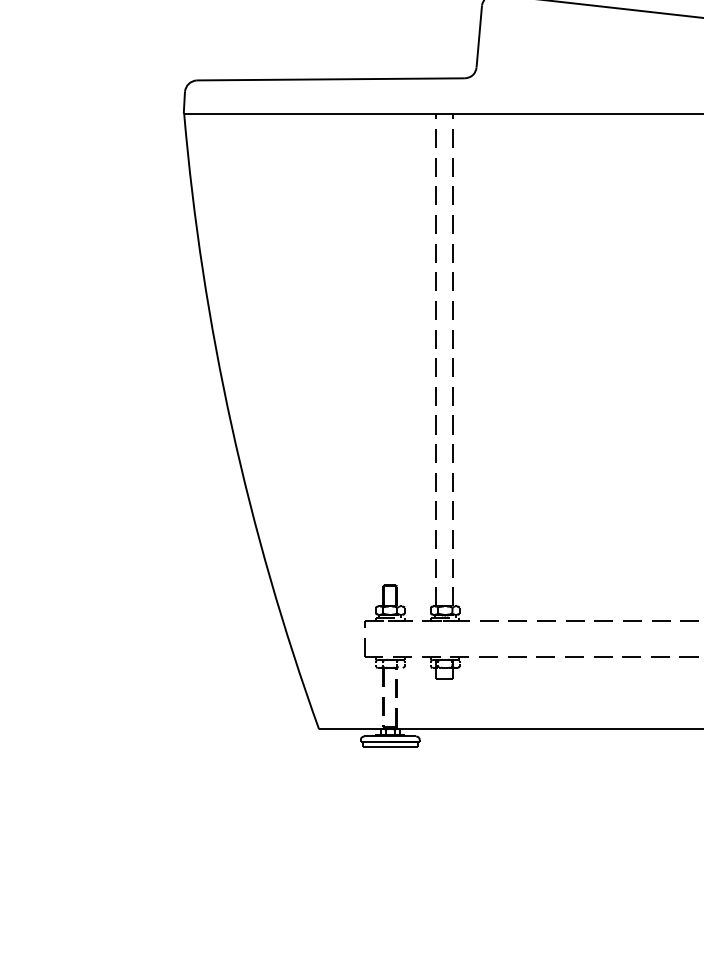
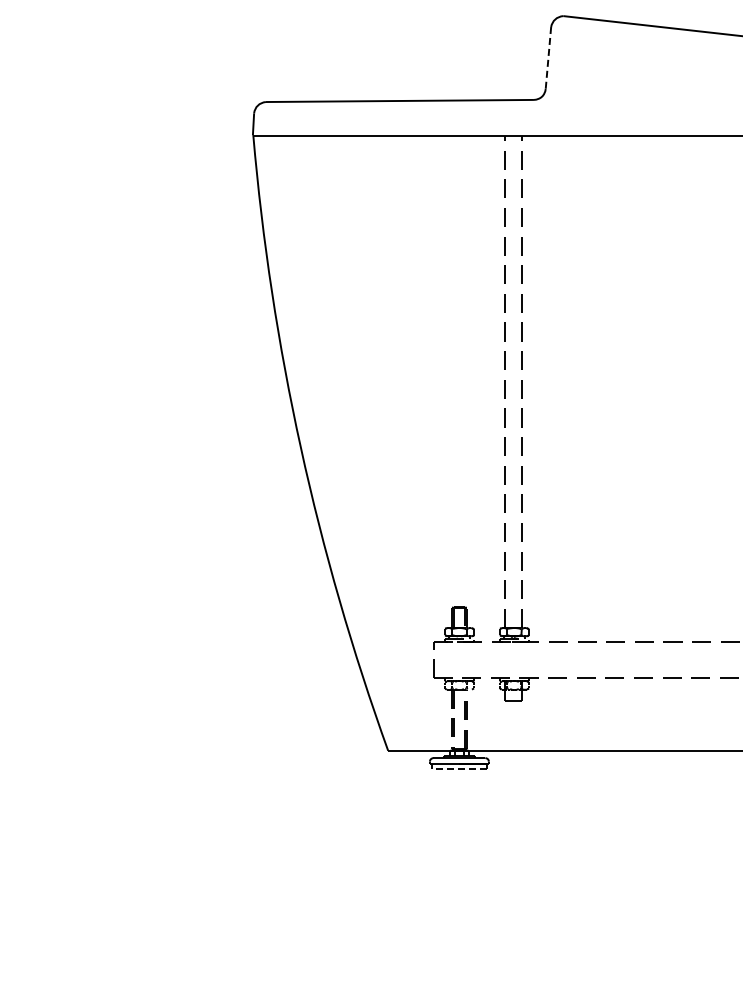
line: (479, 36) -> (548, 58), solid -> dashed
line: (389, 746) -> (458, 768), solid -> dashed

